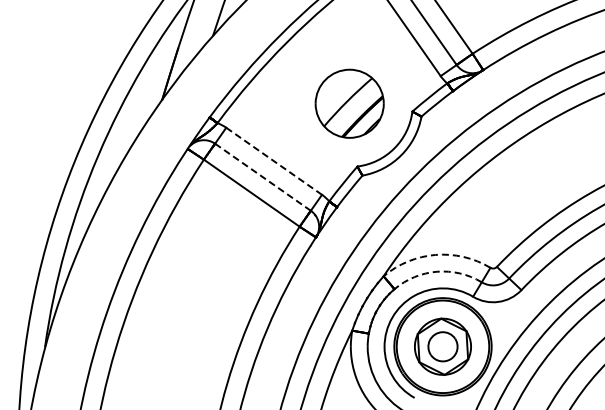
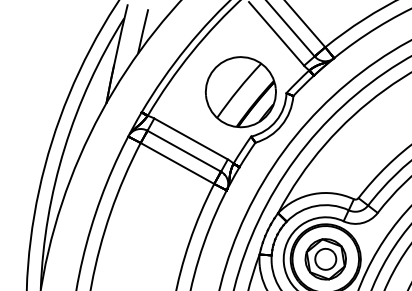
part: (349, 103) -> (240, 92), size x1.43
line: (274, 161) -> (191, 139), dashed -> solid
line: (263, 177) -> (184, 151), dashed -> solid
arc: (435, 254) -> (313, 193), dashed -> solid
arc: (437, 271) -> (316, 205), dashed -> solid

